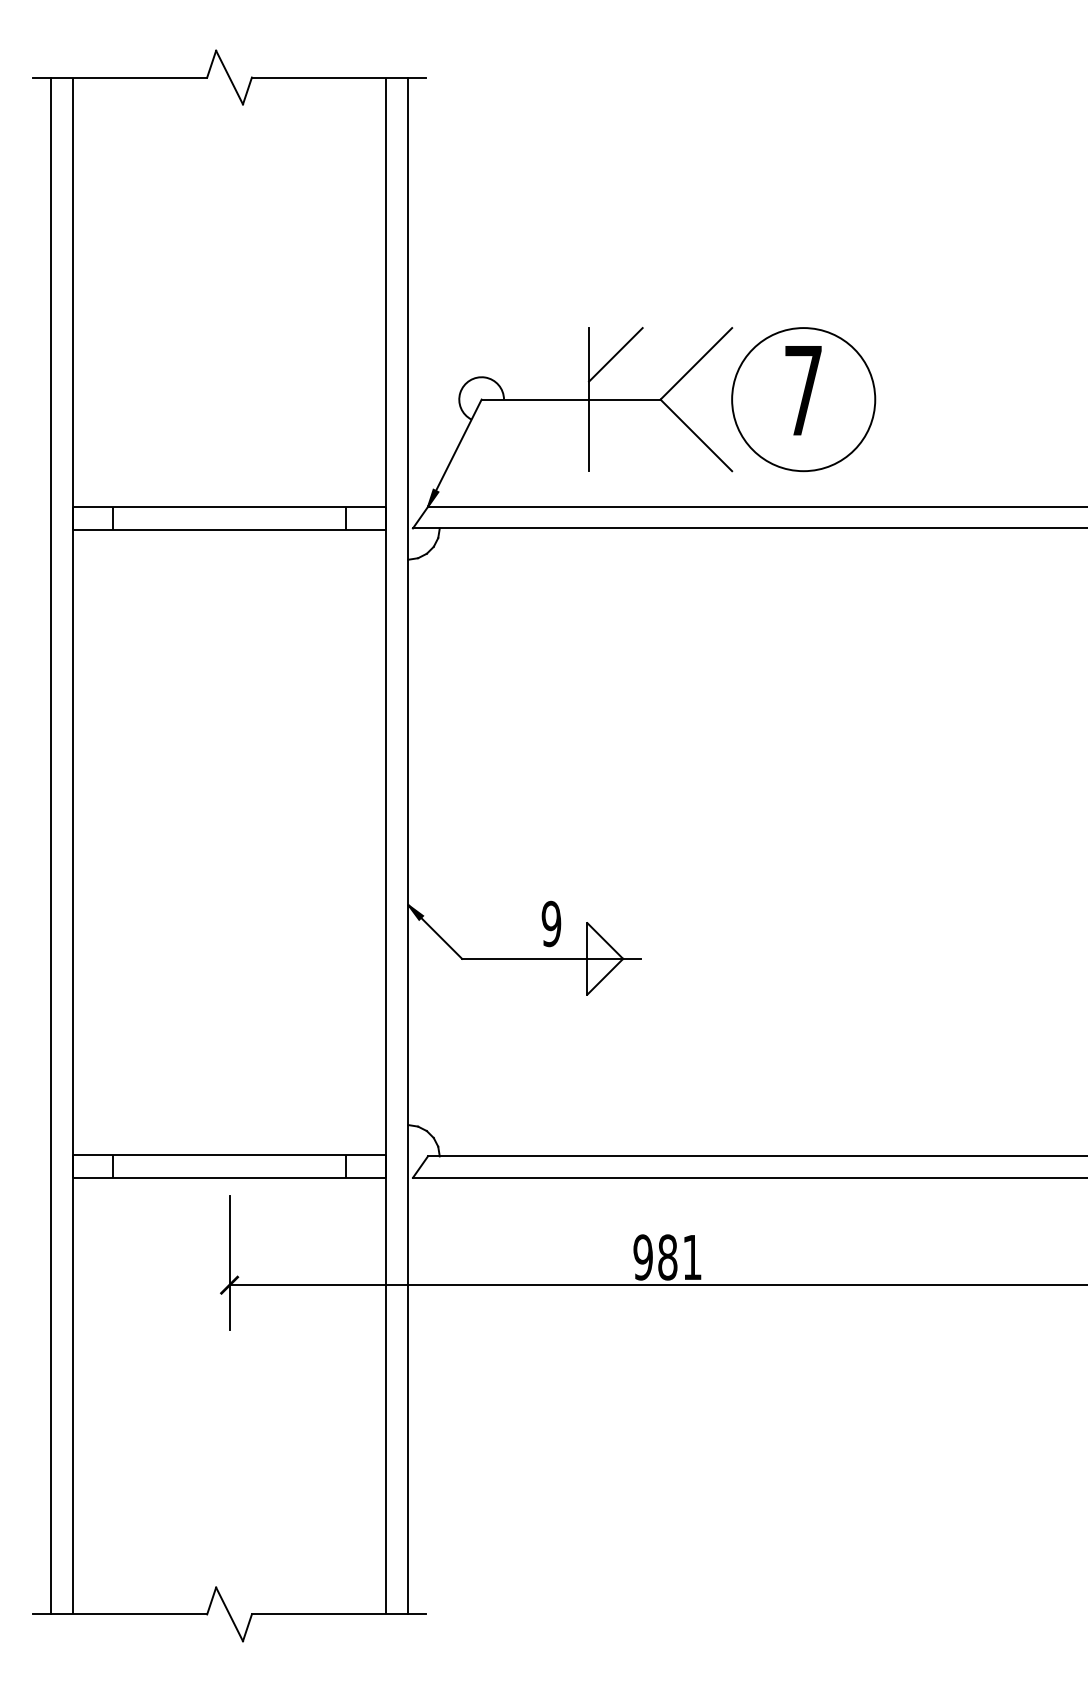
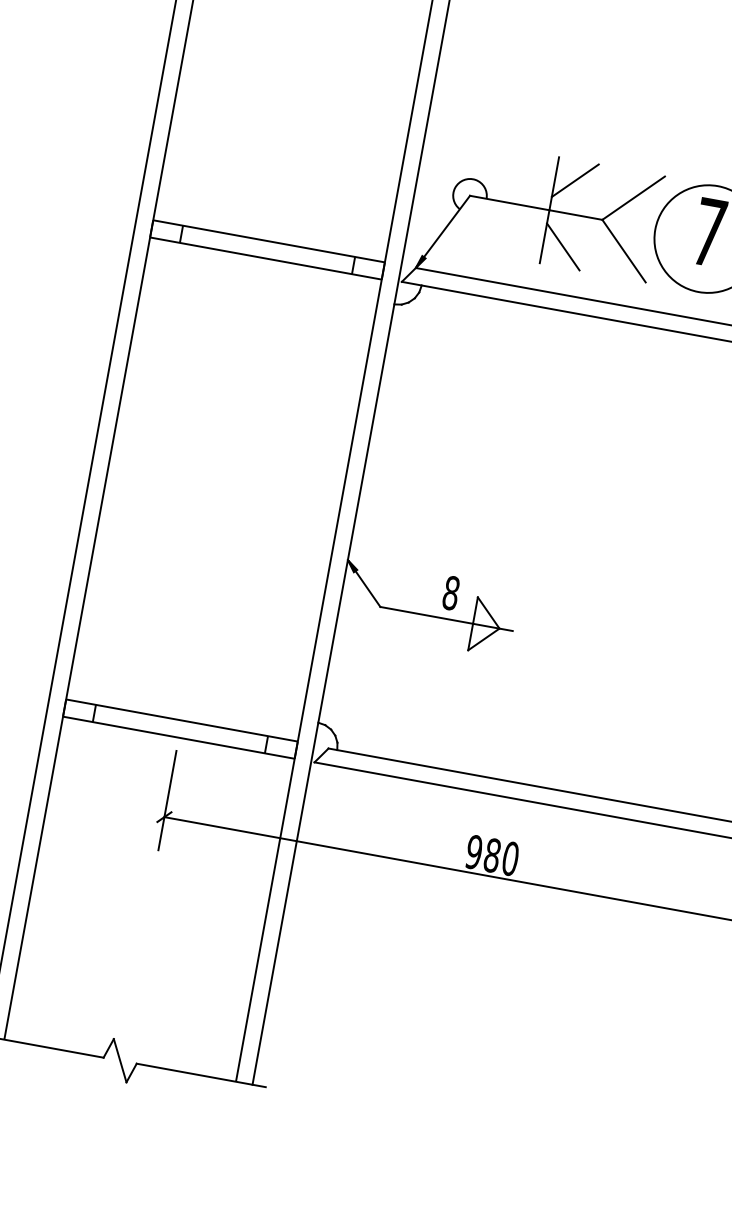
line: (615, 444) -> (563, 247), added
text: (551, 924) -> (451, 593), 9 -> 8
text: (692, 1257) -> (510, 858), 981 -> 980

